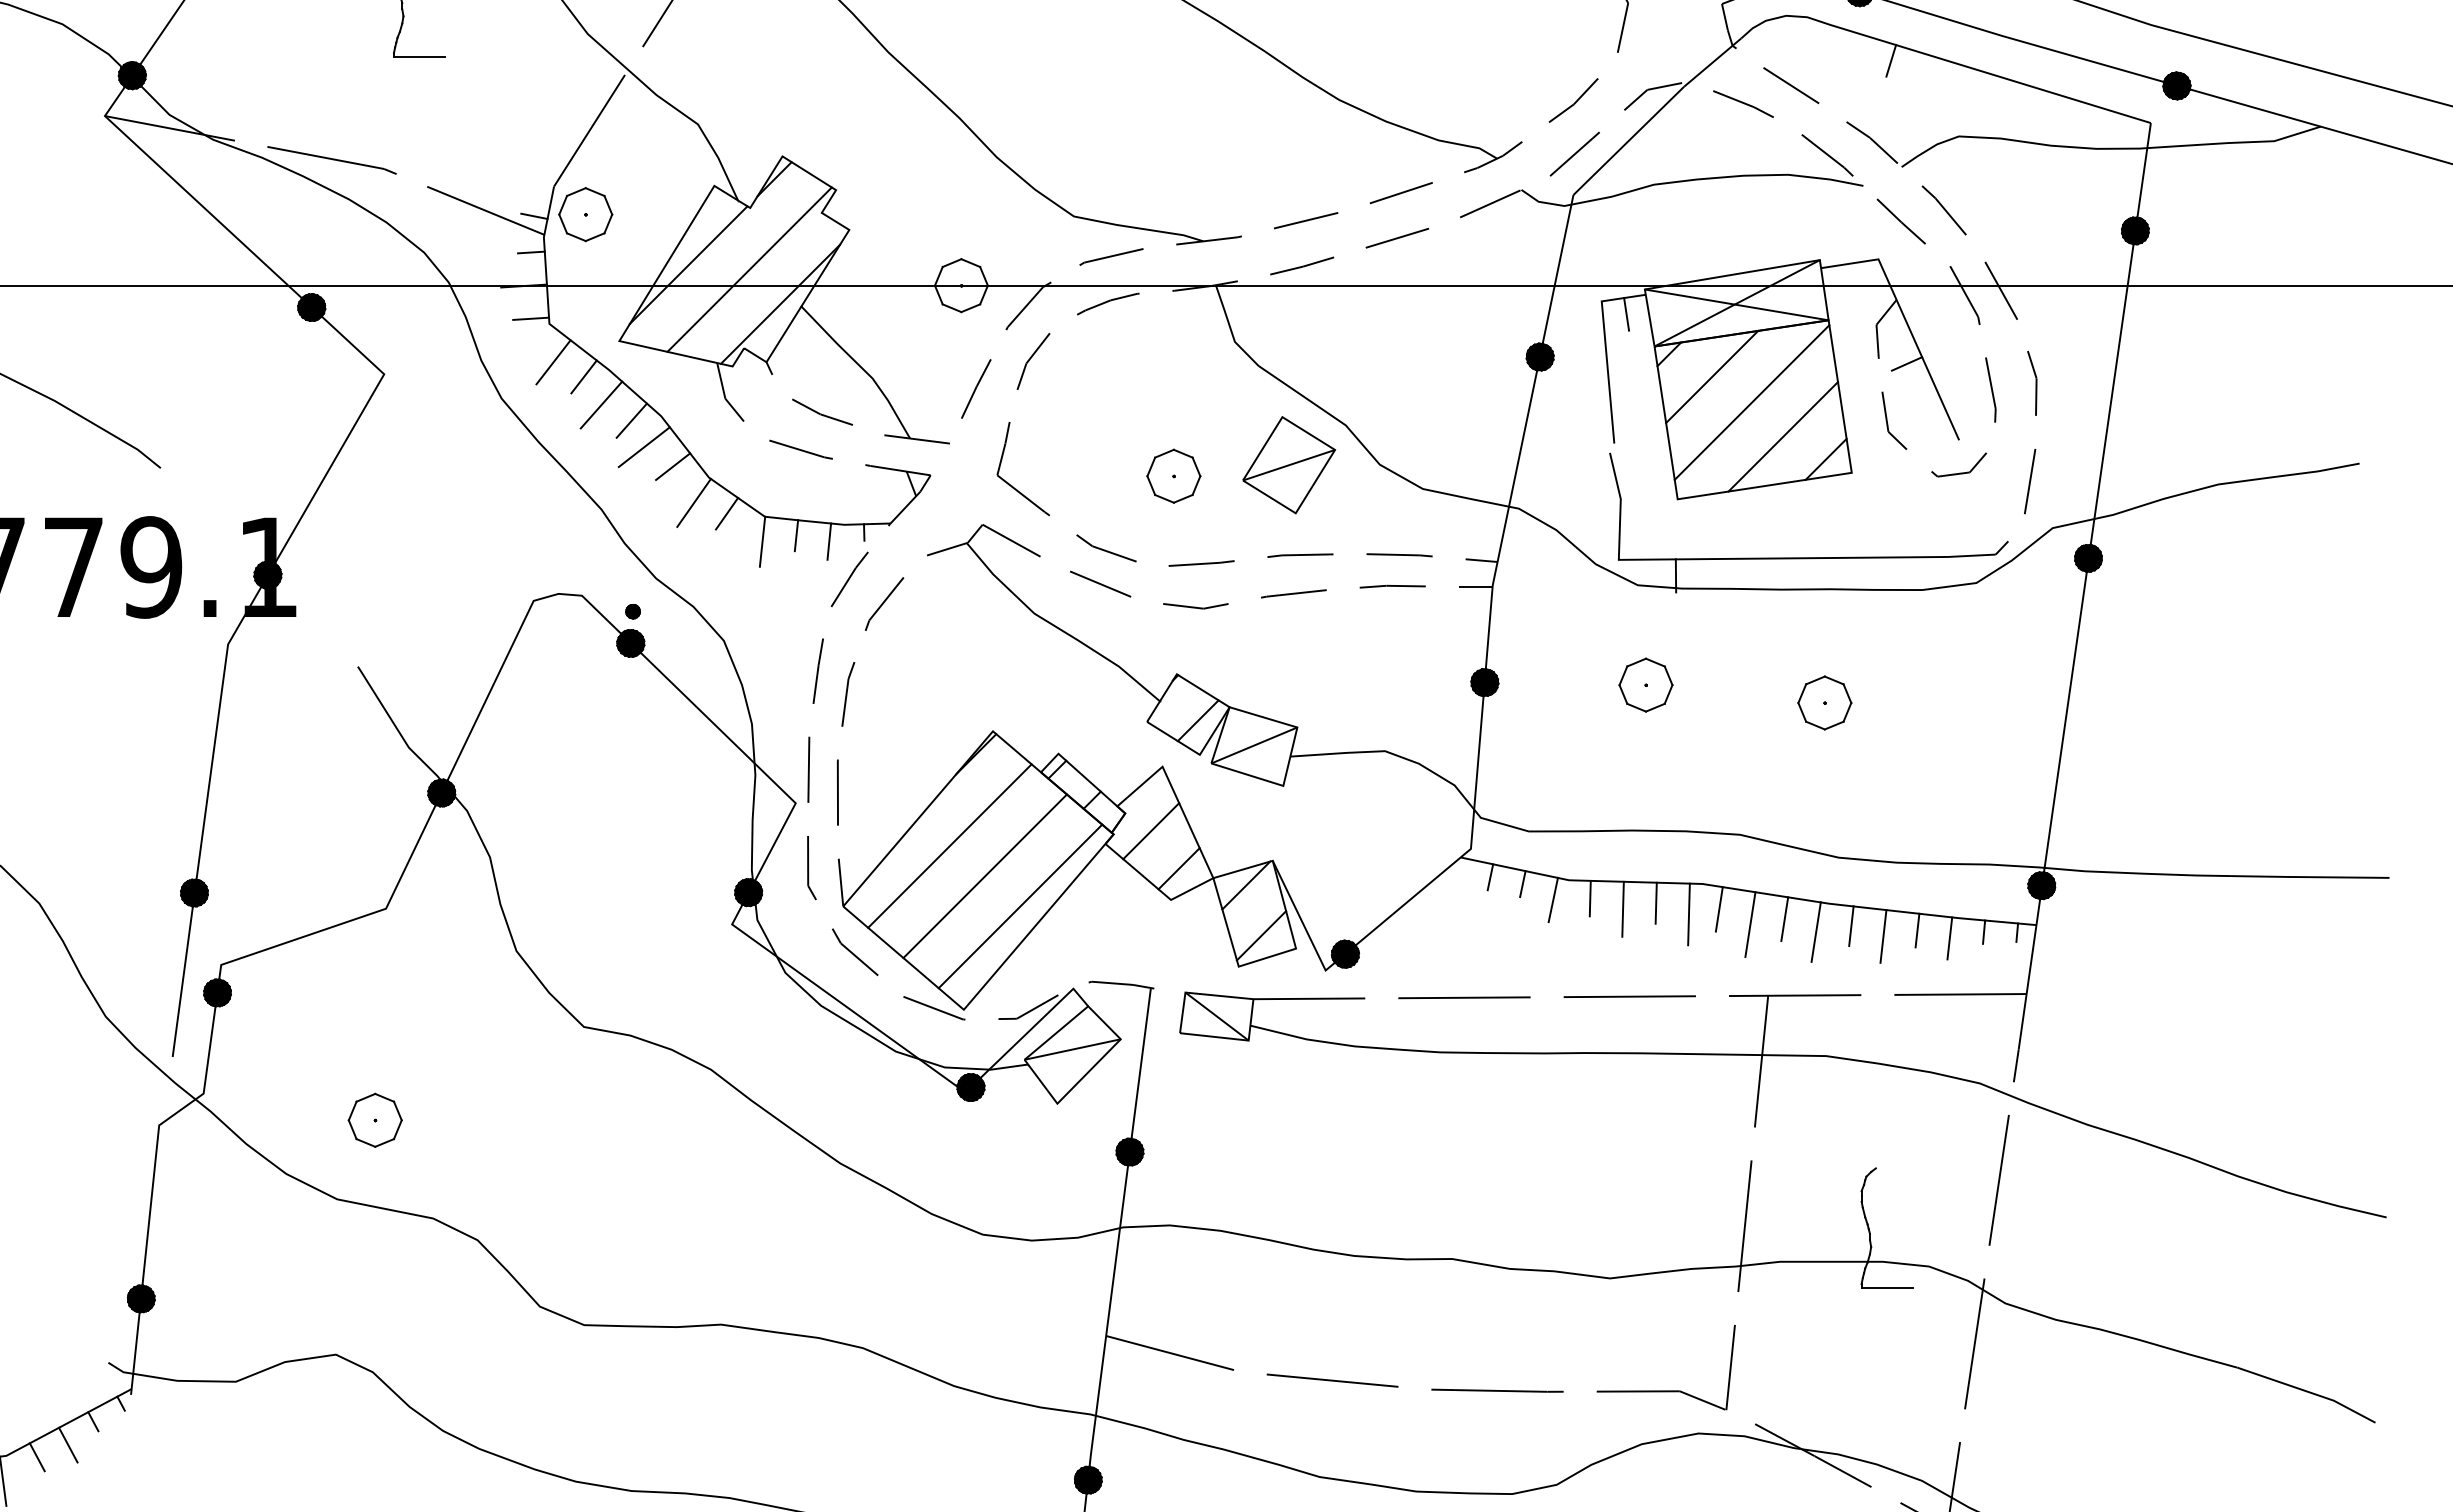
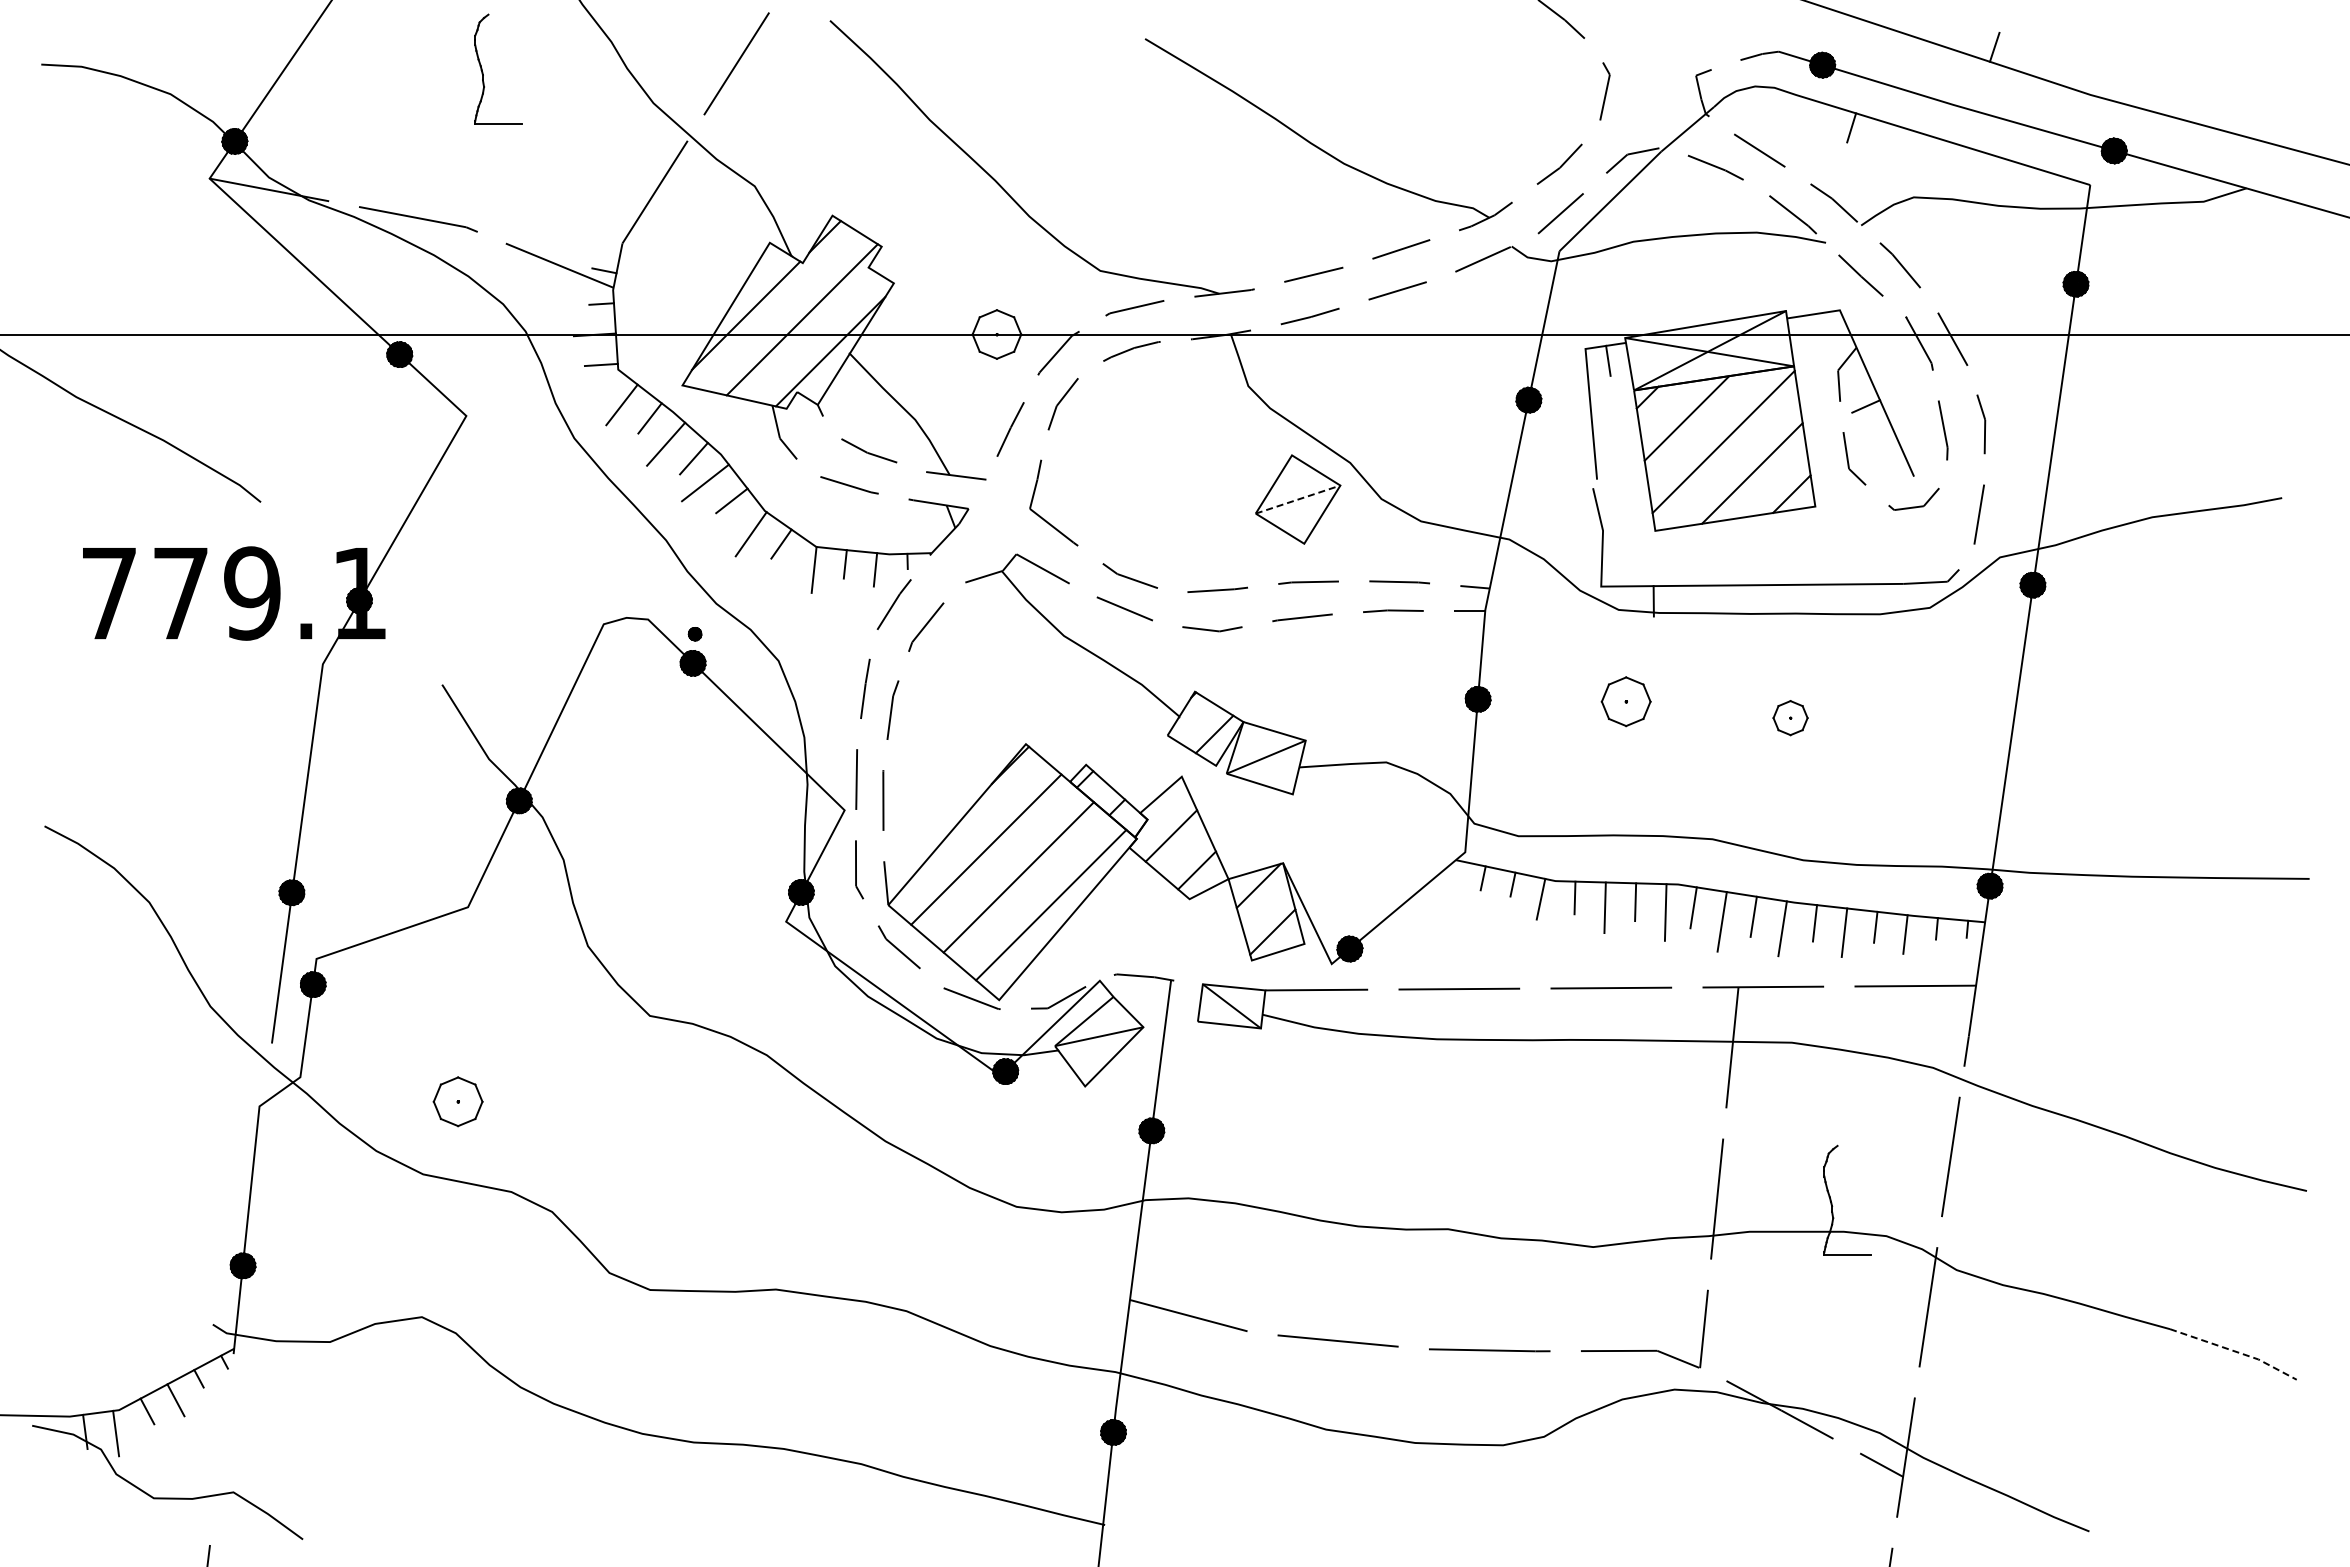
part: (585, 213) -> (651, 268), removed
line: (1289, 465) -> (1298, 499), solid -> dashed
part: (1173, 476) -> (1191, 509), removed
part: (1824, 702) -> (1790, 717), size x0.7
line: (2308, 1392) -> (2235, 1351), solid -> dashed

